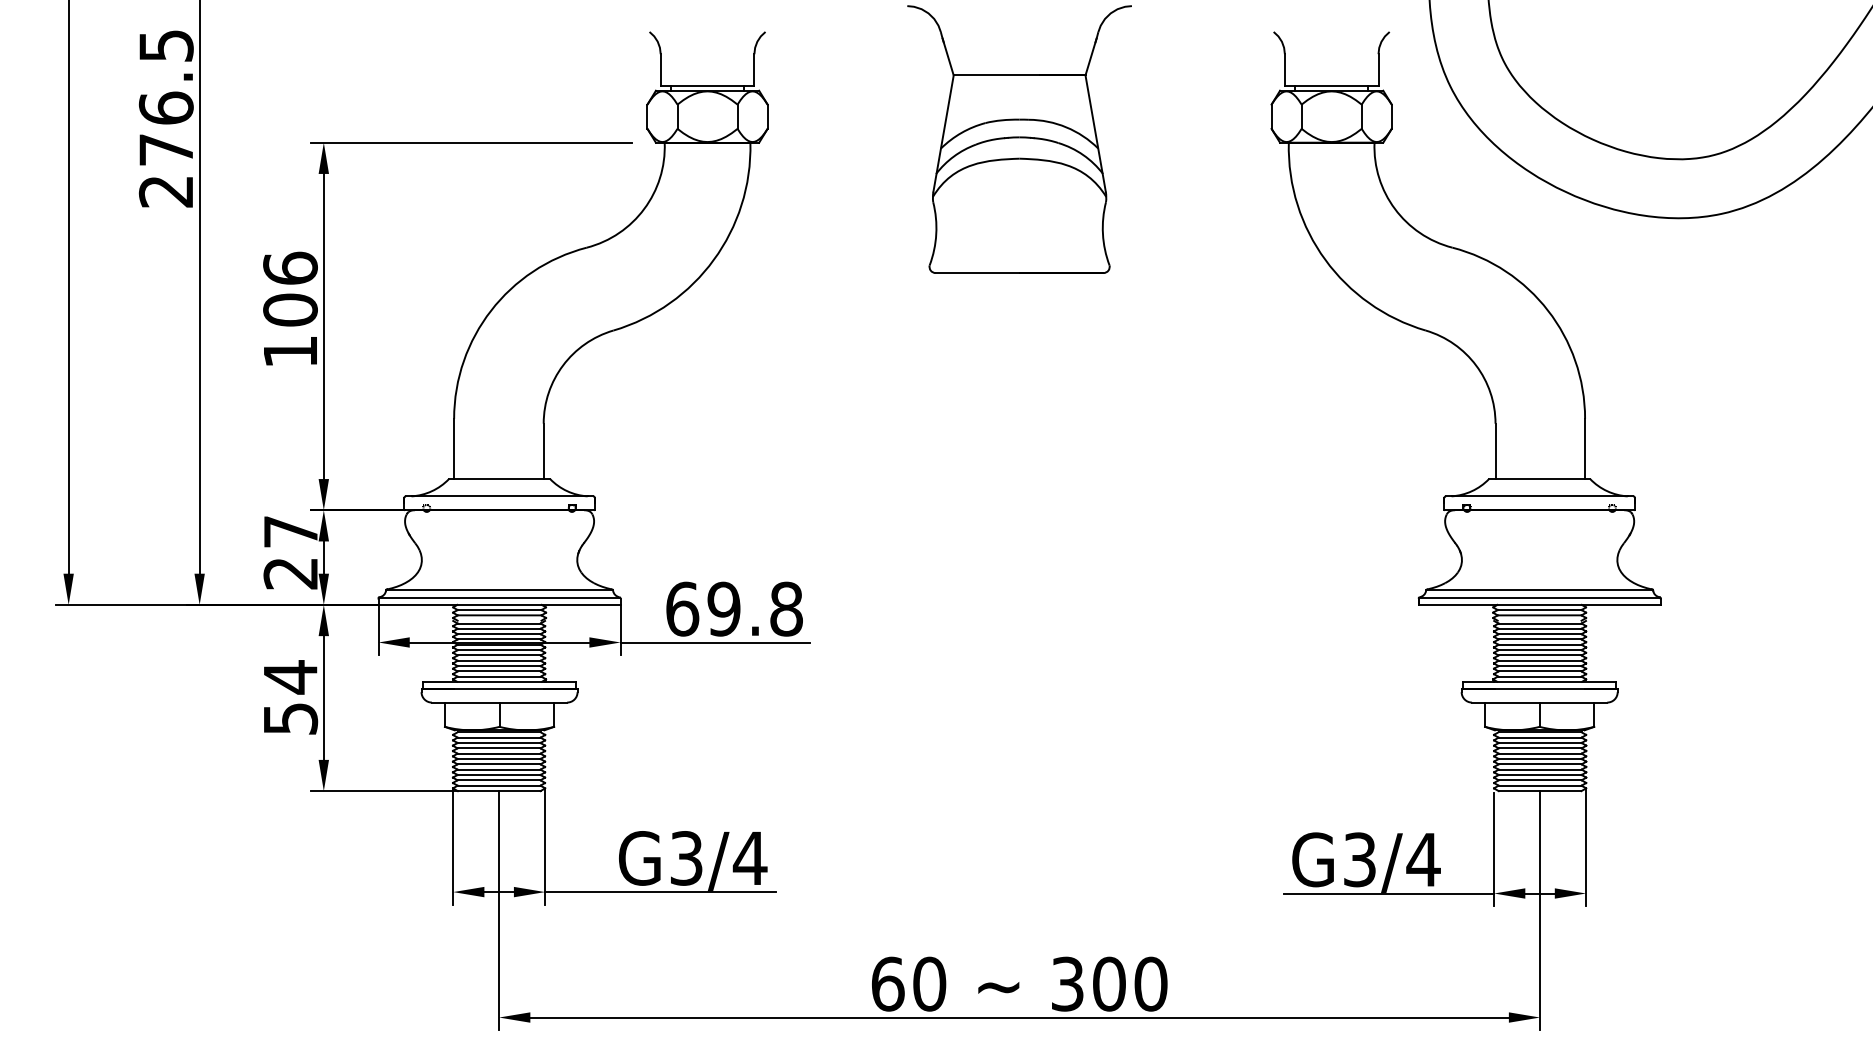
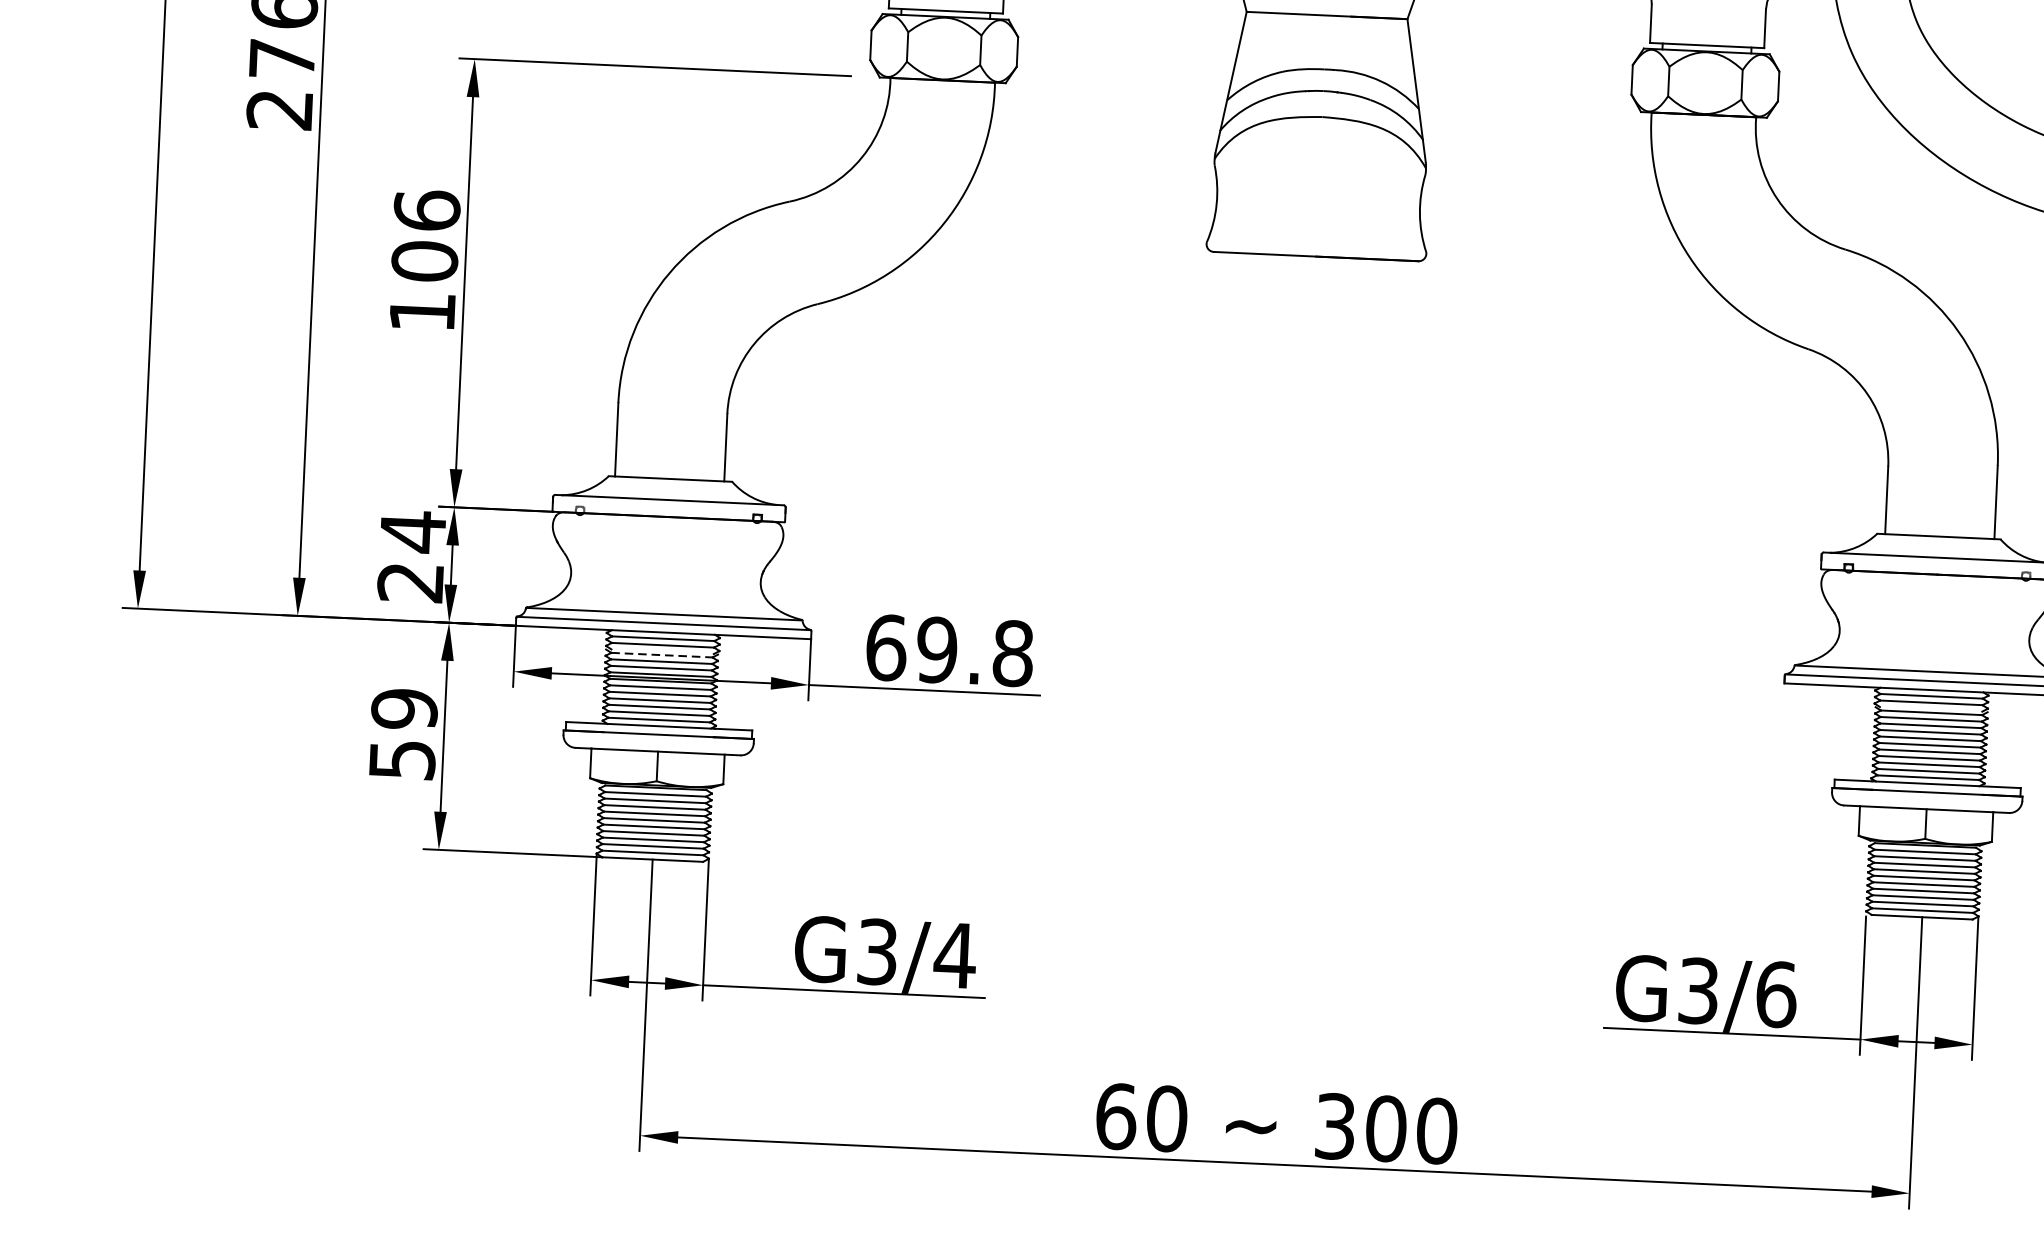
text: (290, 531) -> (412, 531), 27 -> 24
line: (499, 623) -> (662, 655), solid -> dashed
text: (290, 677) -> (404, 709), 54 -> 59
text: (1423, 859) -> (1776, 994), G3/4 -> G3/6

